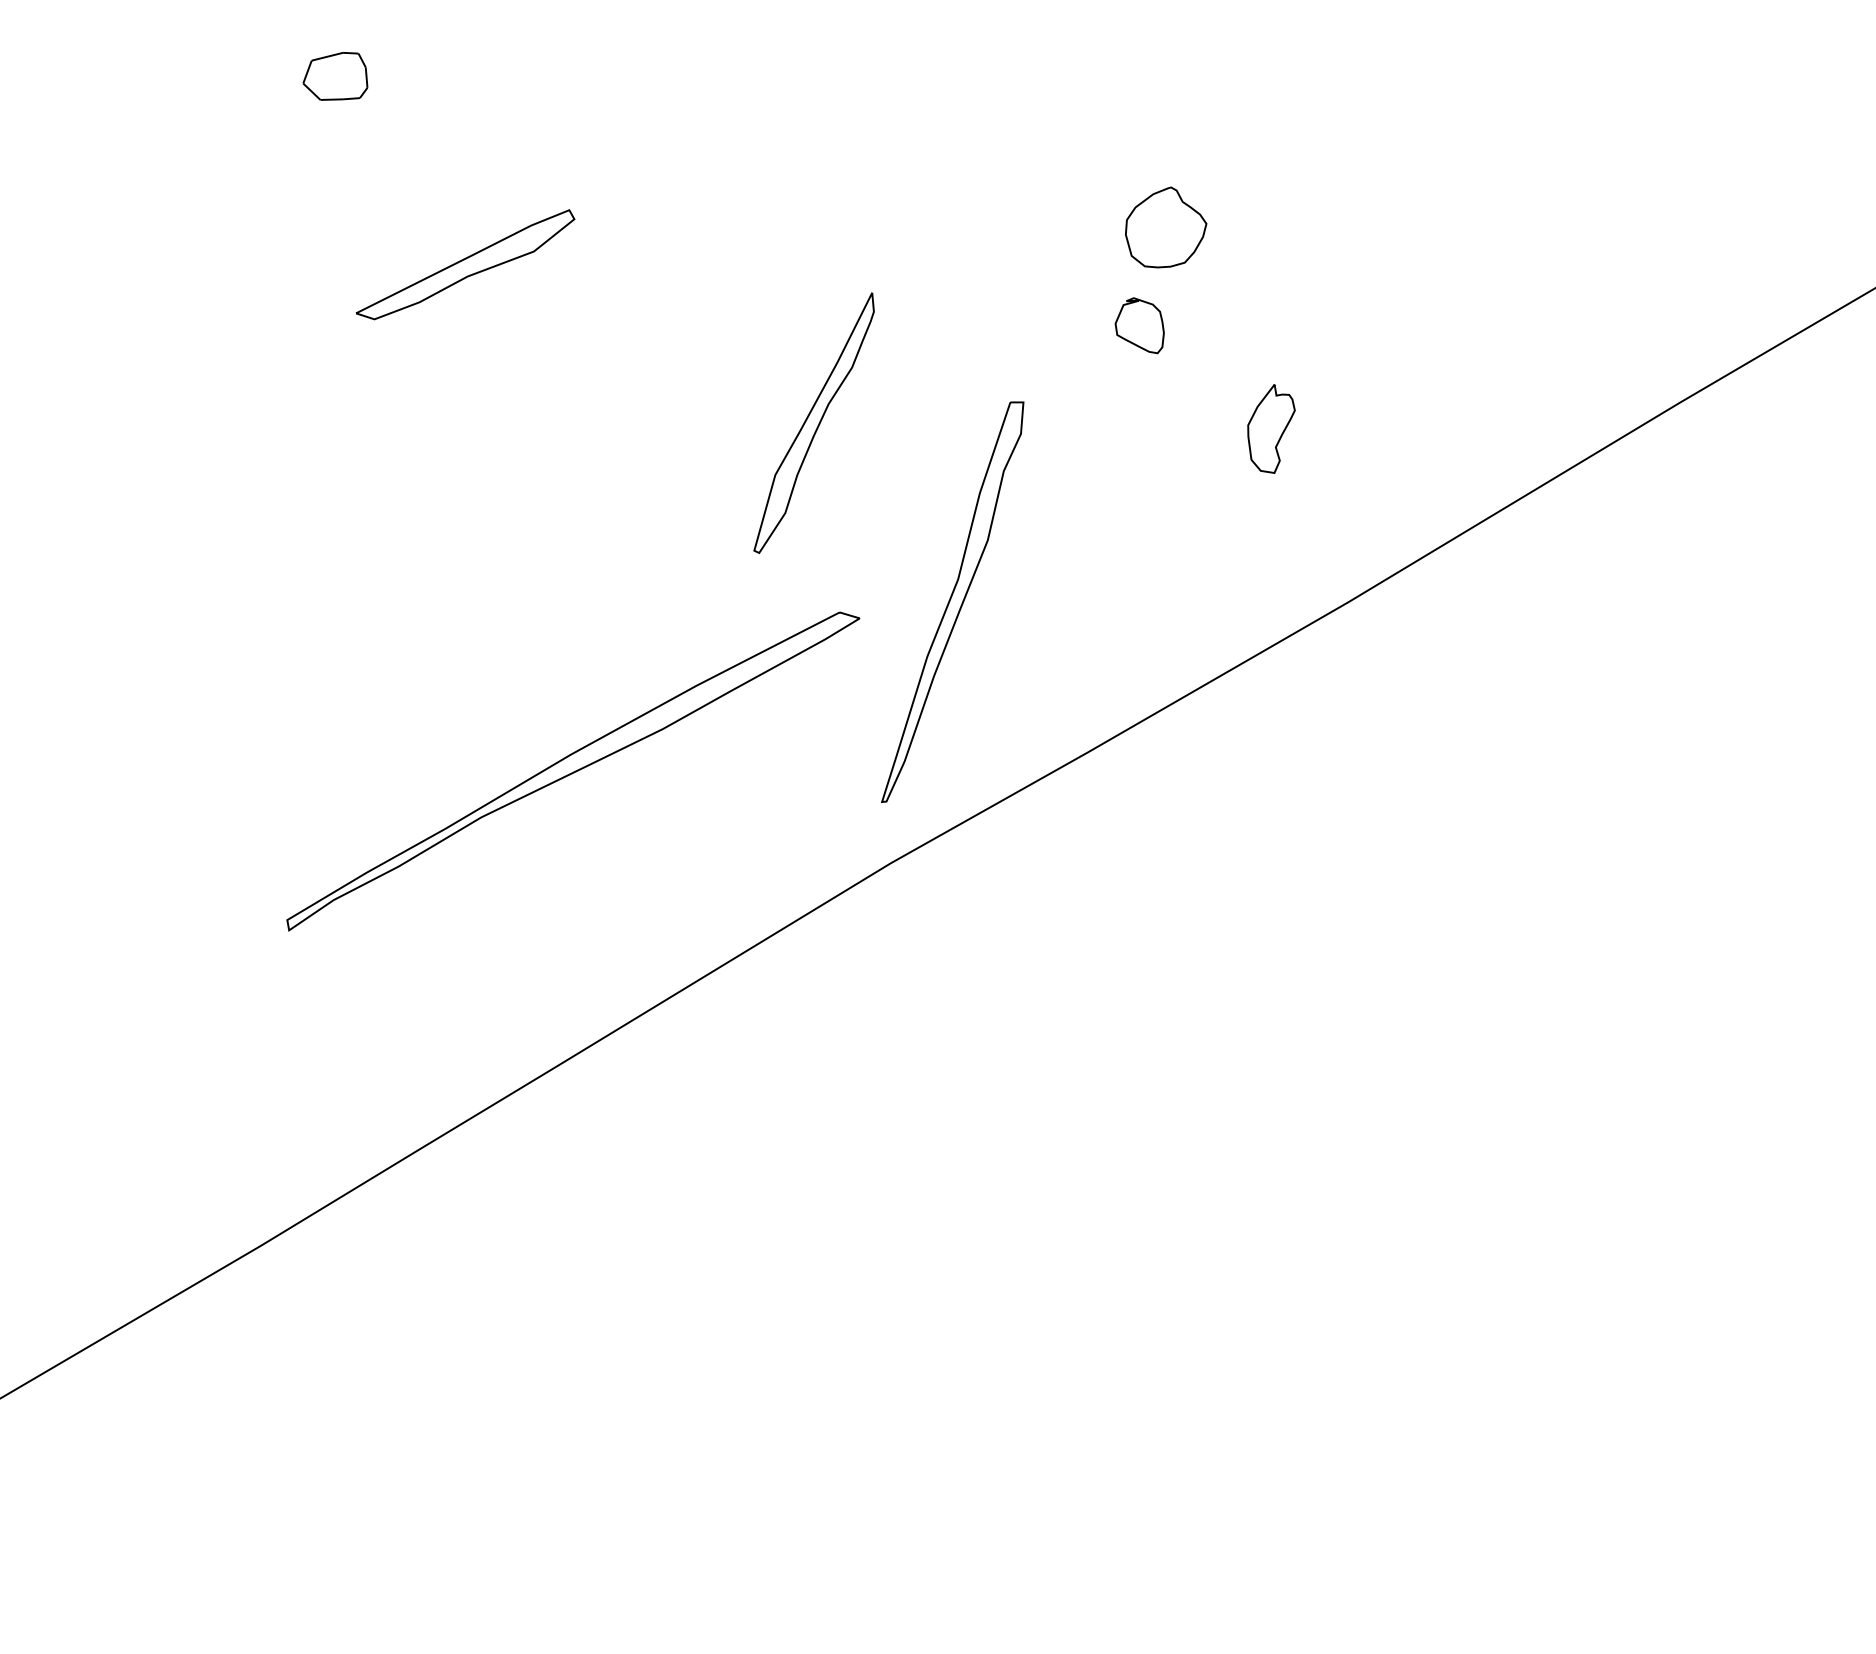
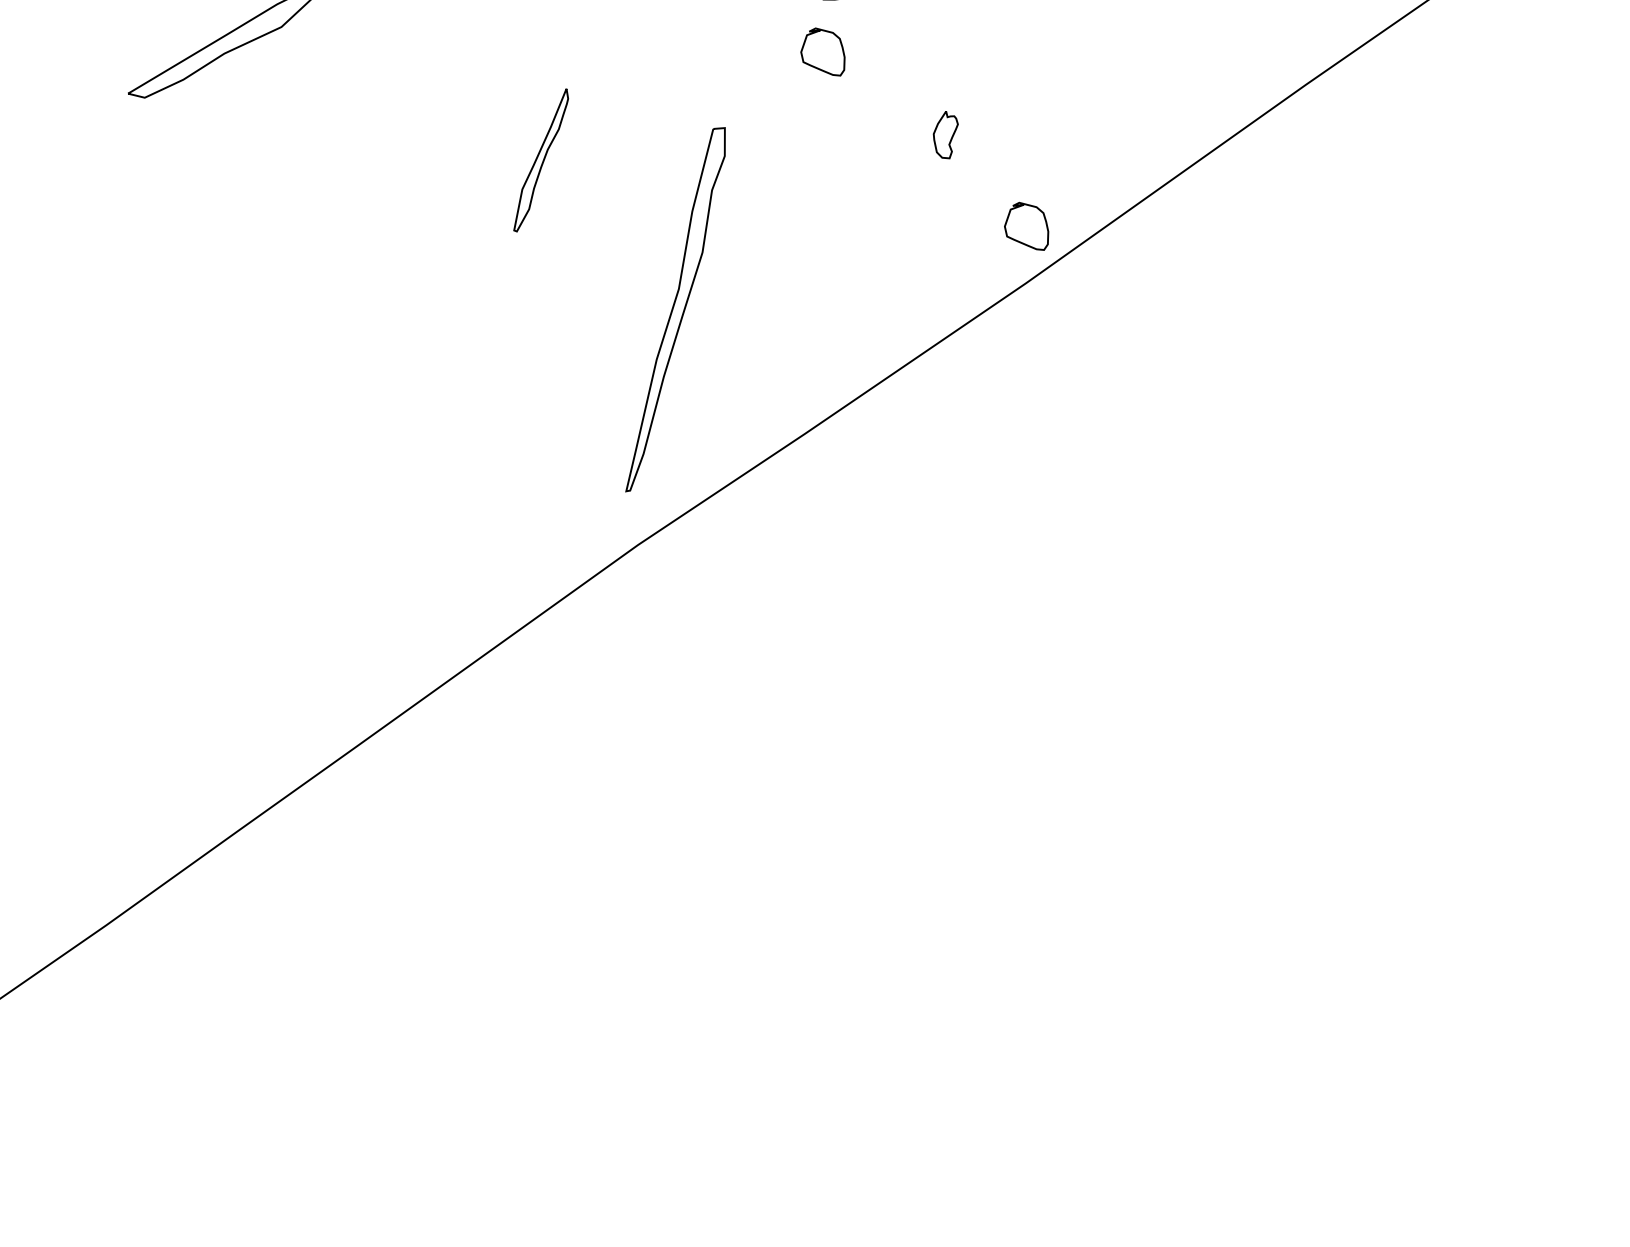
part: (813, 422) -> (540, 159), size x0.6
part: (1271, 428) -> (946, 134), size x0.6
part: (1353, 538) -> (1026, 226), added
part: (573, 771) -> (351, 484), removed

